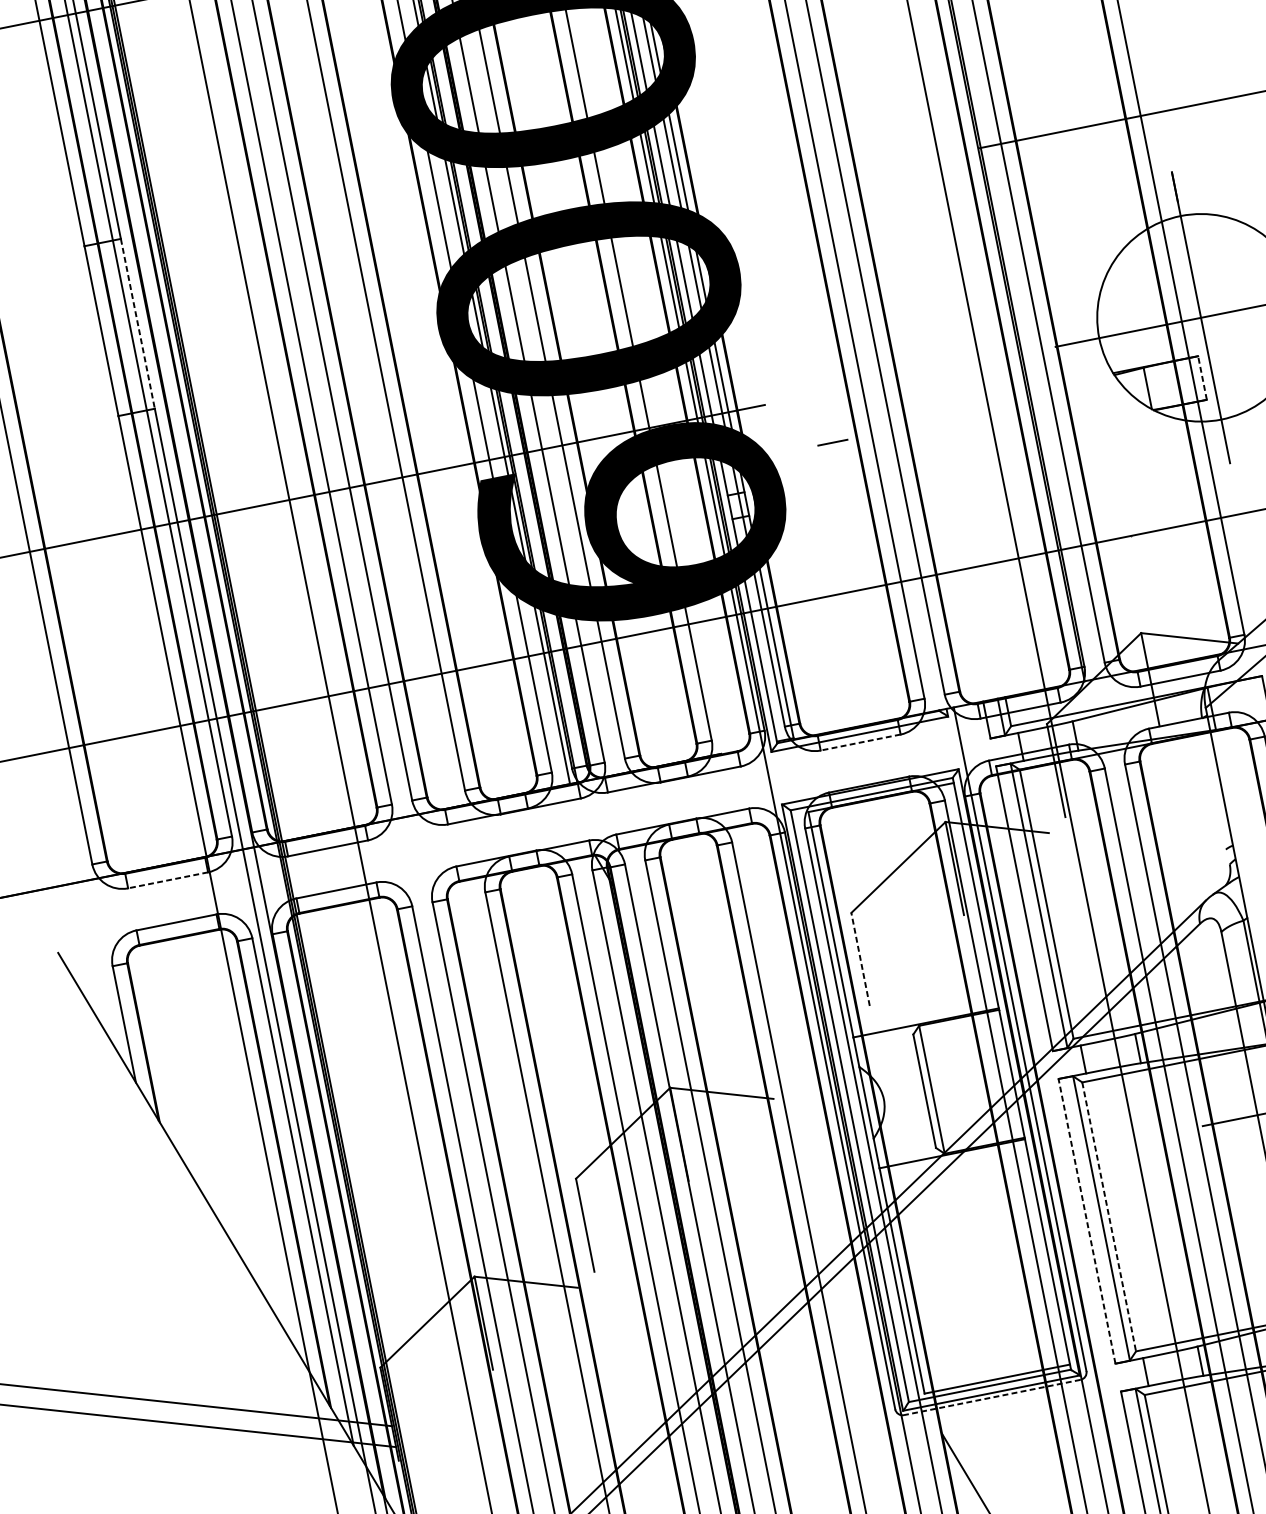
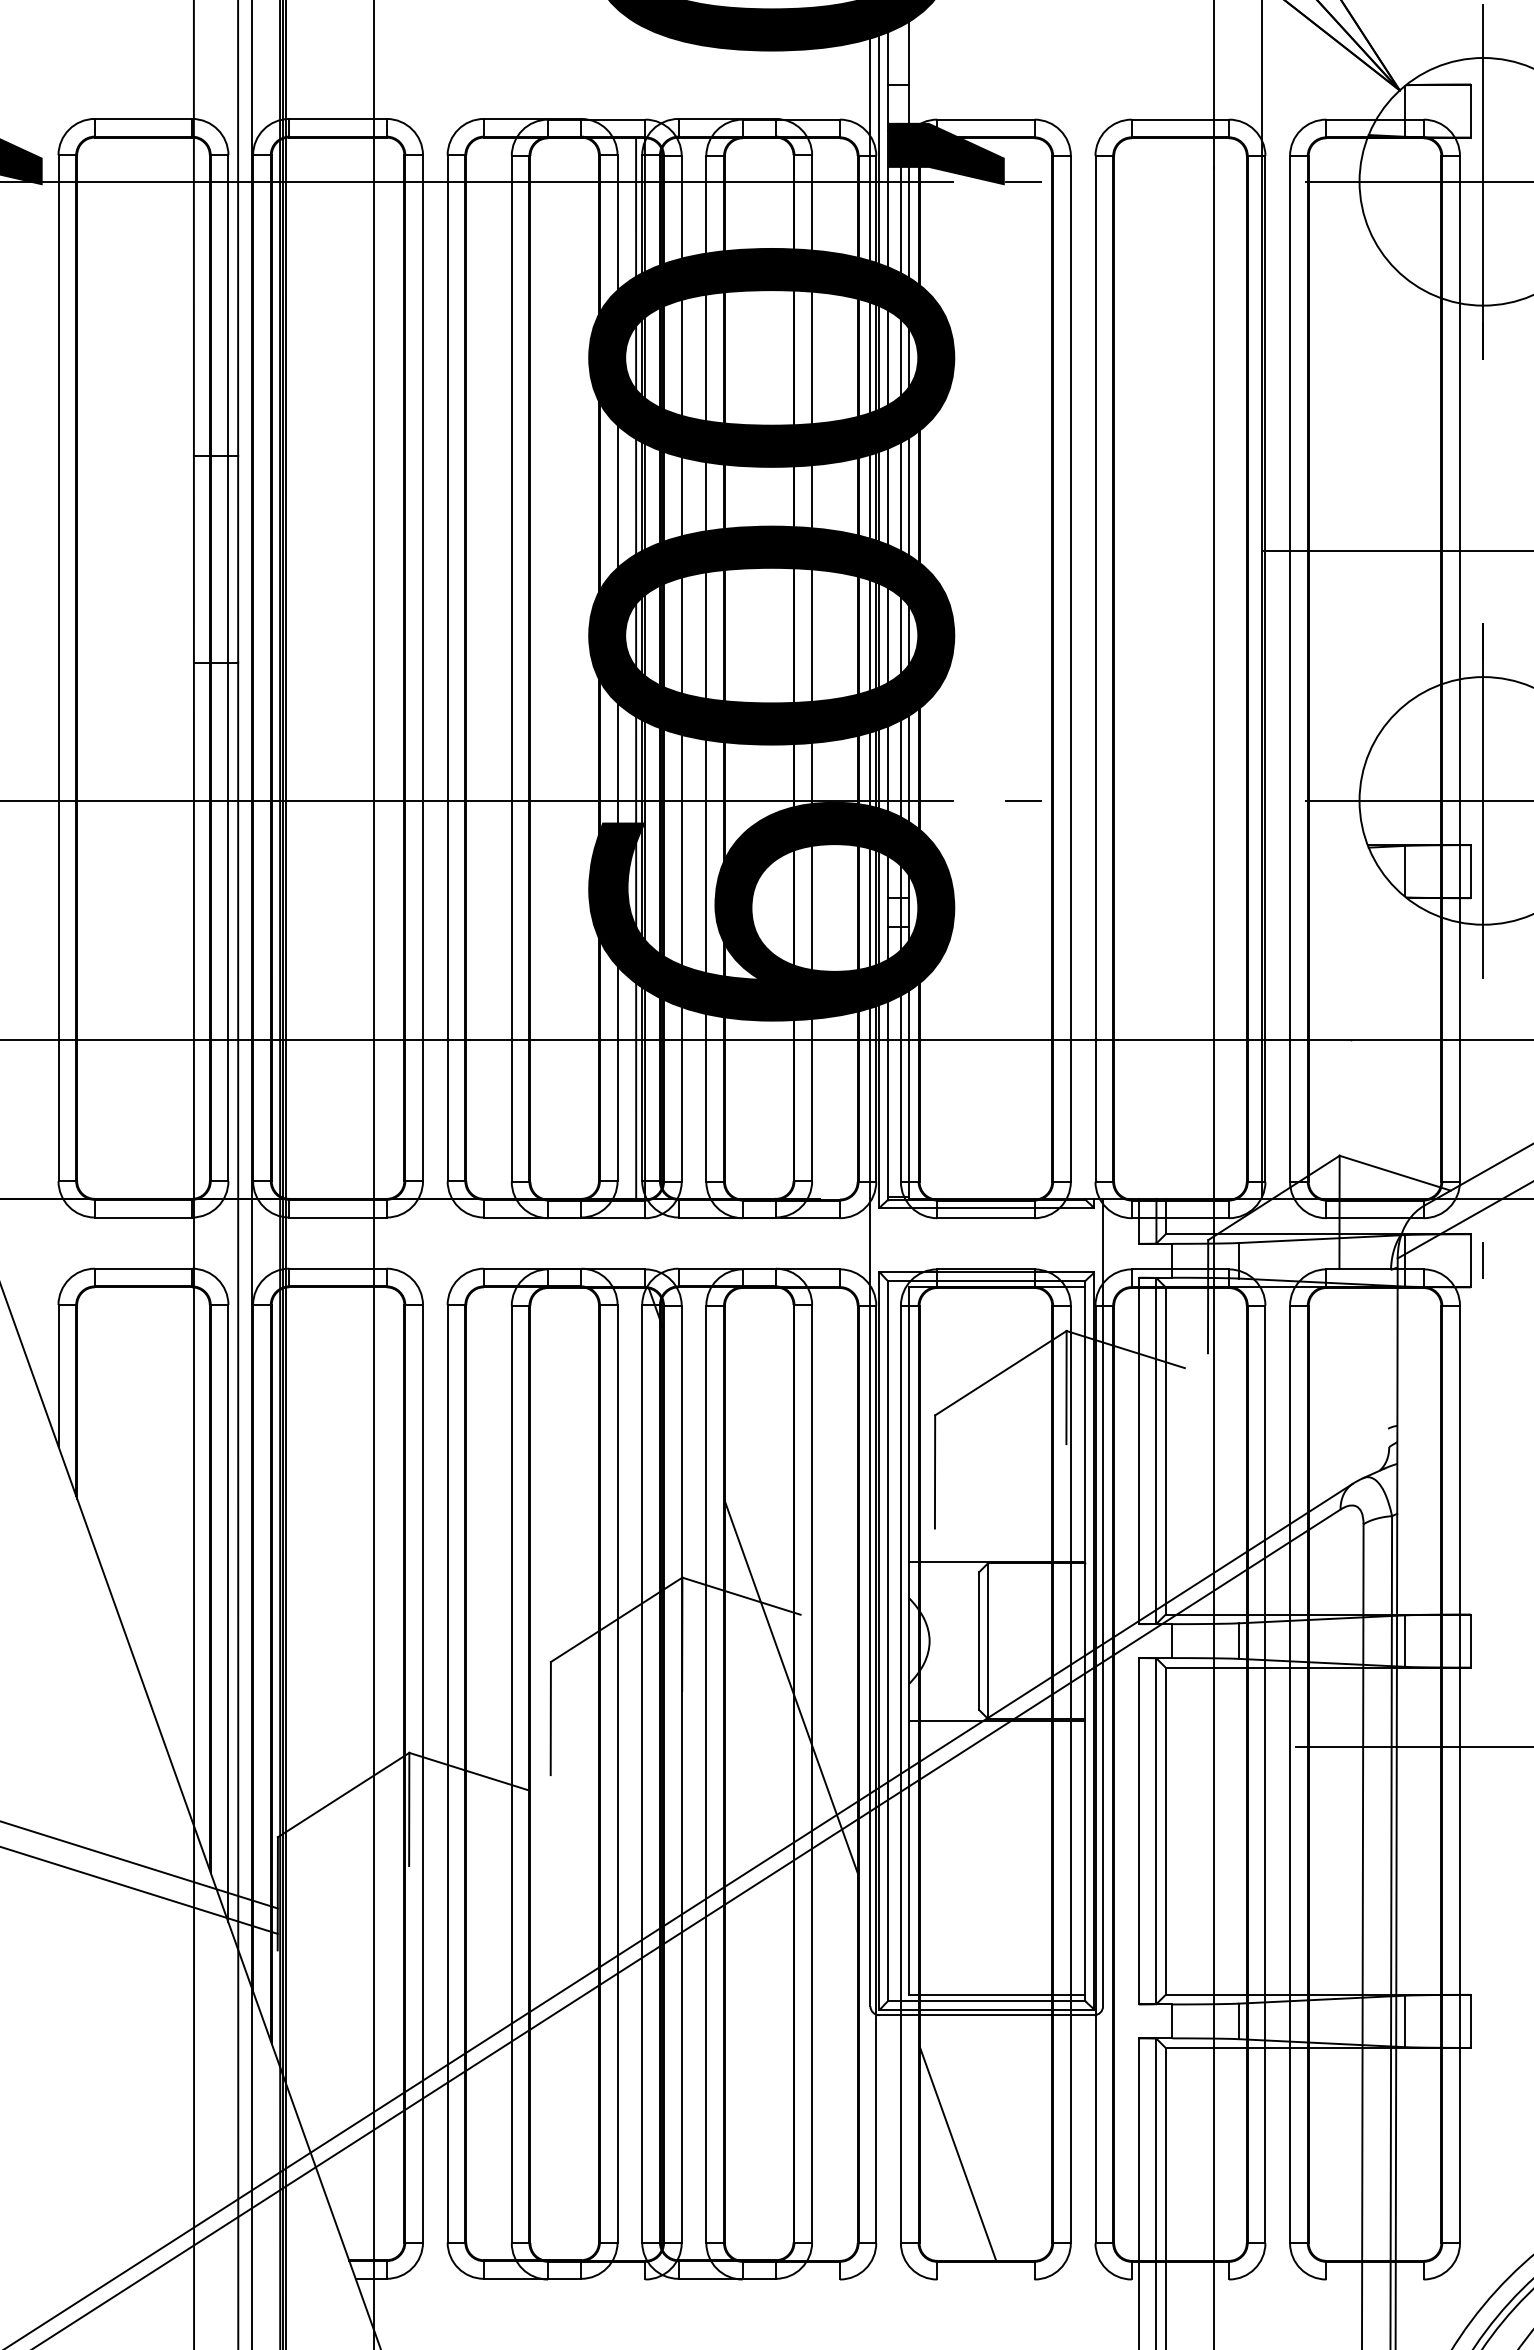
line: (138, 323) -> (238, 559), dashed -> solid
line: (1202, 377) -> (1471, 871), dashed -> solid
line: (832, 442) -> (1023, 800), moved
line: (860, 742) -> (985, 1218), dashed -> solid
line: (168, 880) -> (143, 1217), dashed -> solid
line: (860, 959) -> (935, 1471), dashed -> solid
line: (776, 1159) -> (790, 1686), added
line: (1109, 1217) -> (1165, 1831), dashed -> solid
line: (1086, 1220) -> (1138, 1830), dashed -> solid
line: (992, 1397) -> (986, 2015), dashed -> solid

